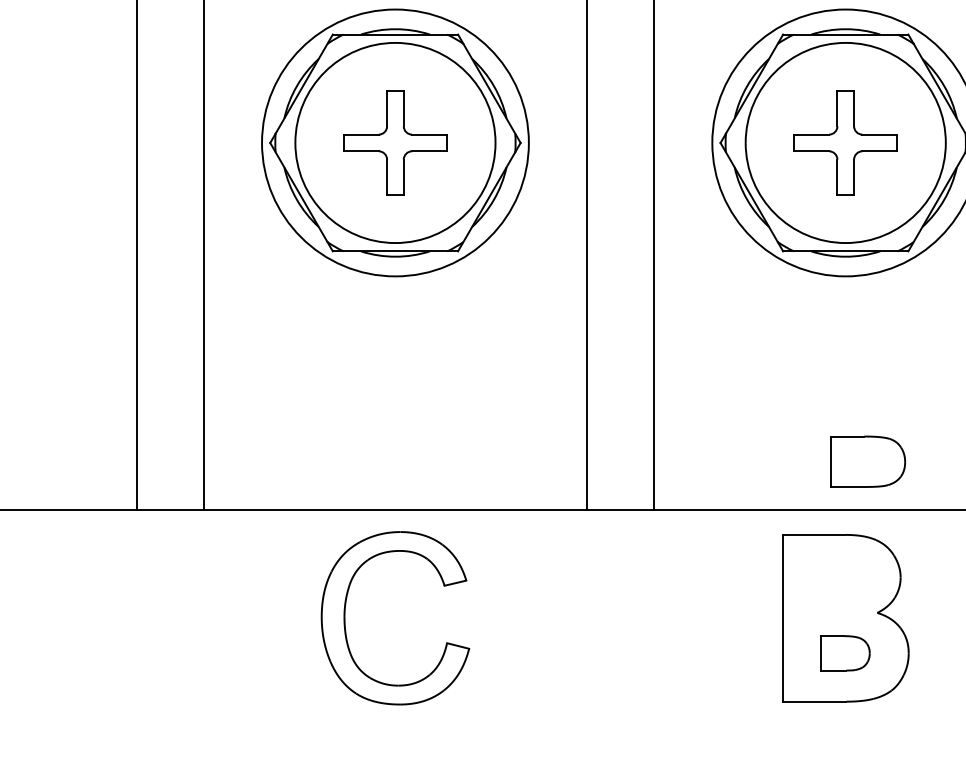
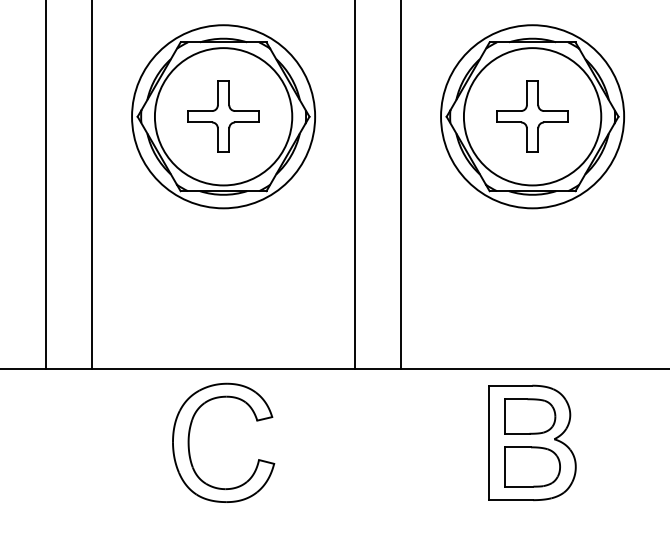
part: (868, 461) -> (530, 416), moved
part: (845, 652) -> (532, 466), size x1.67

